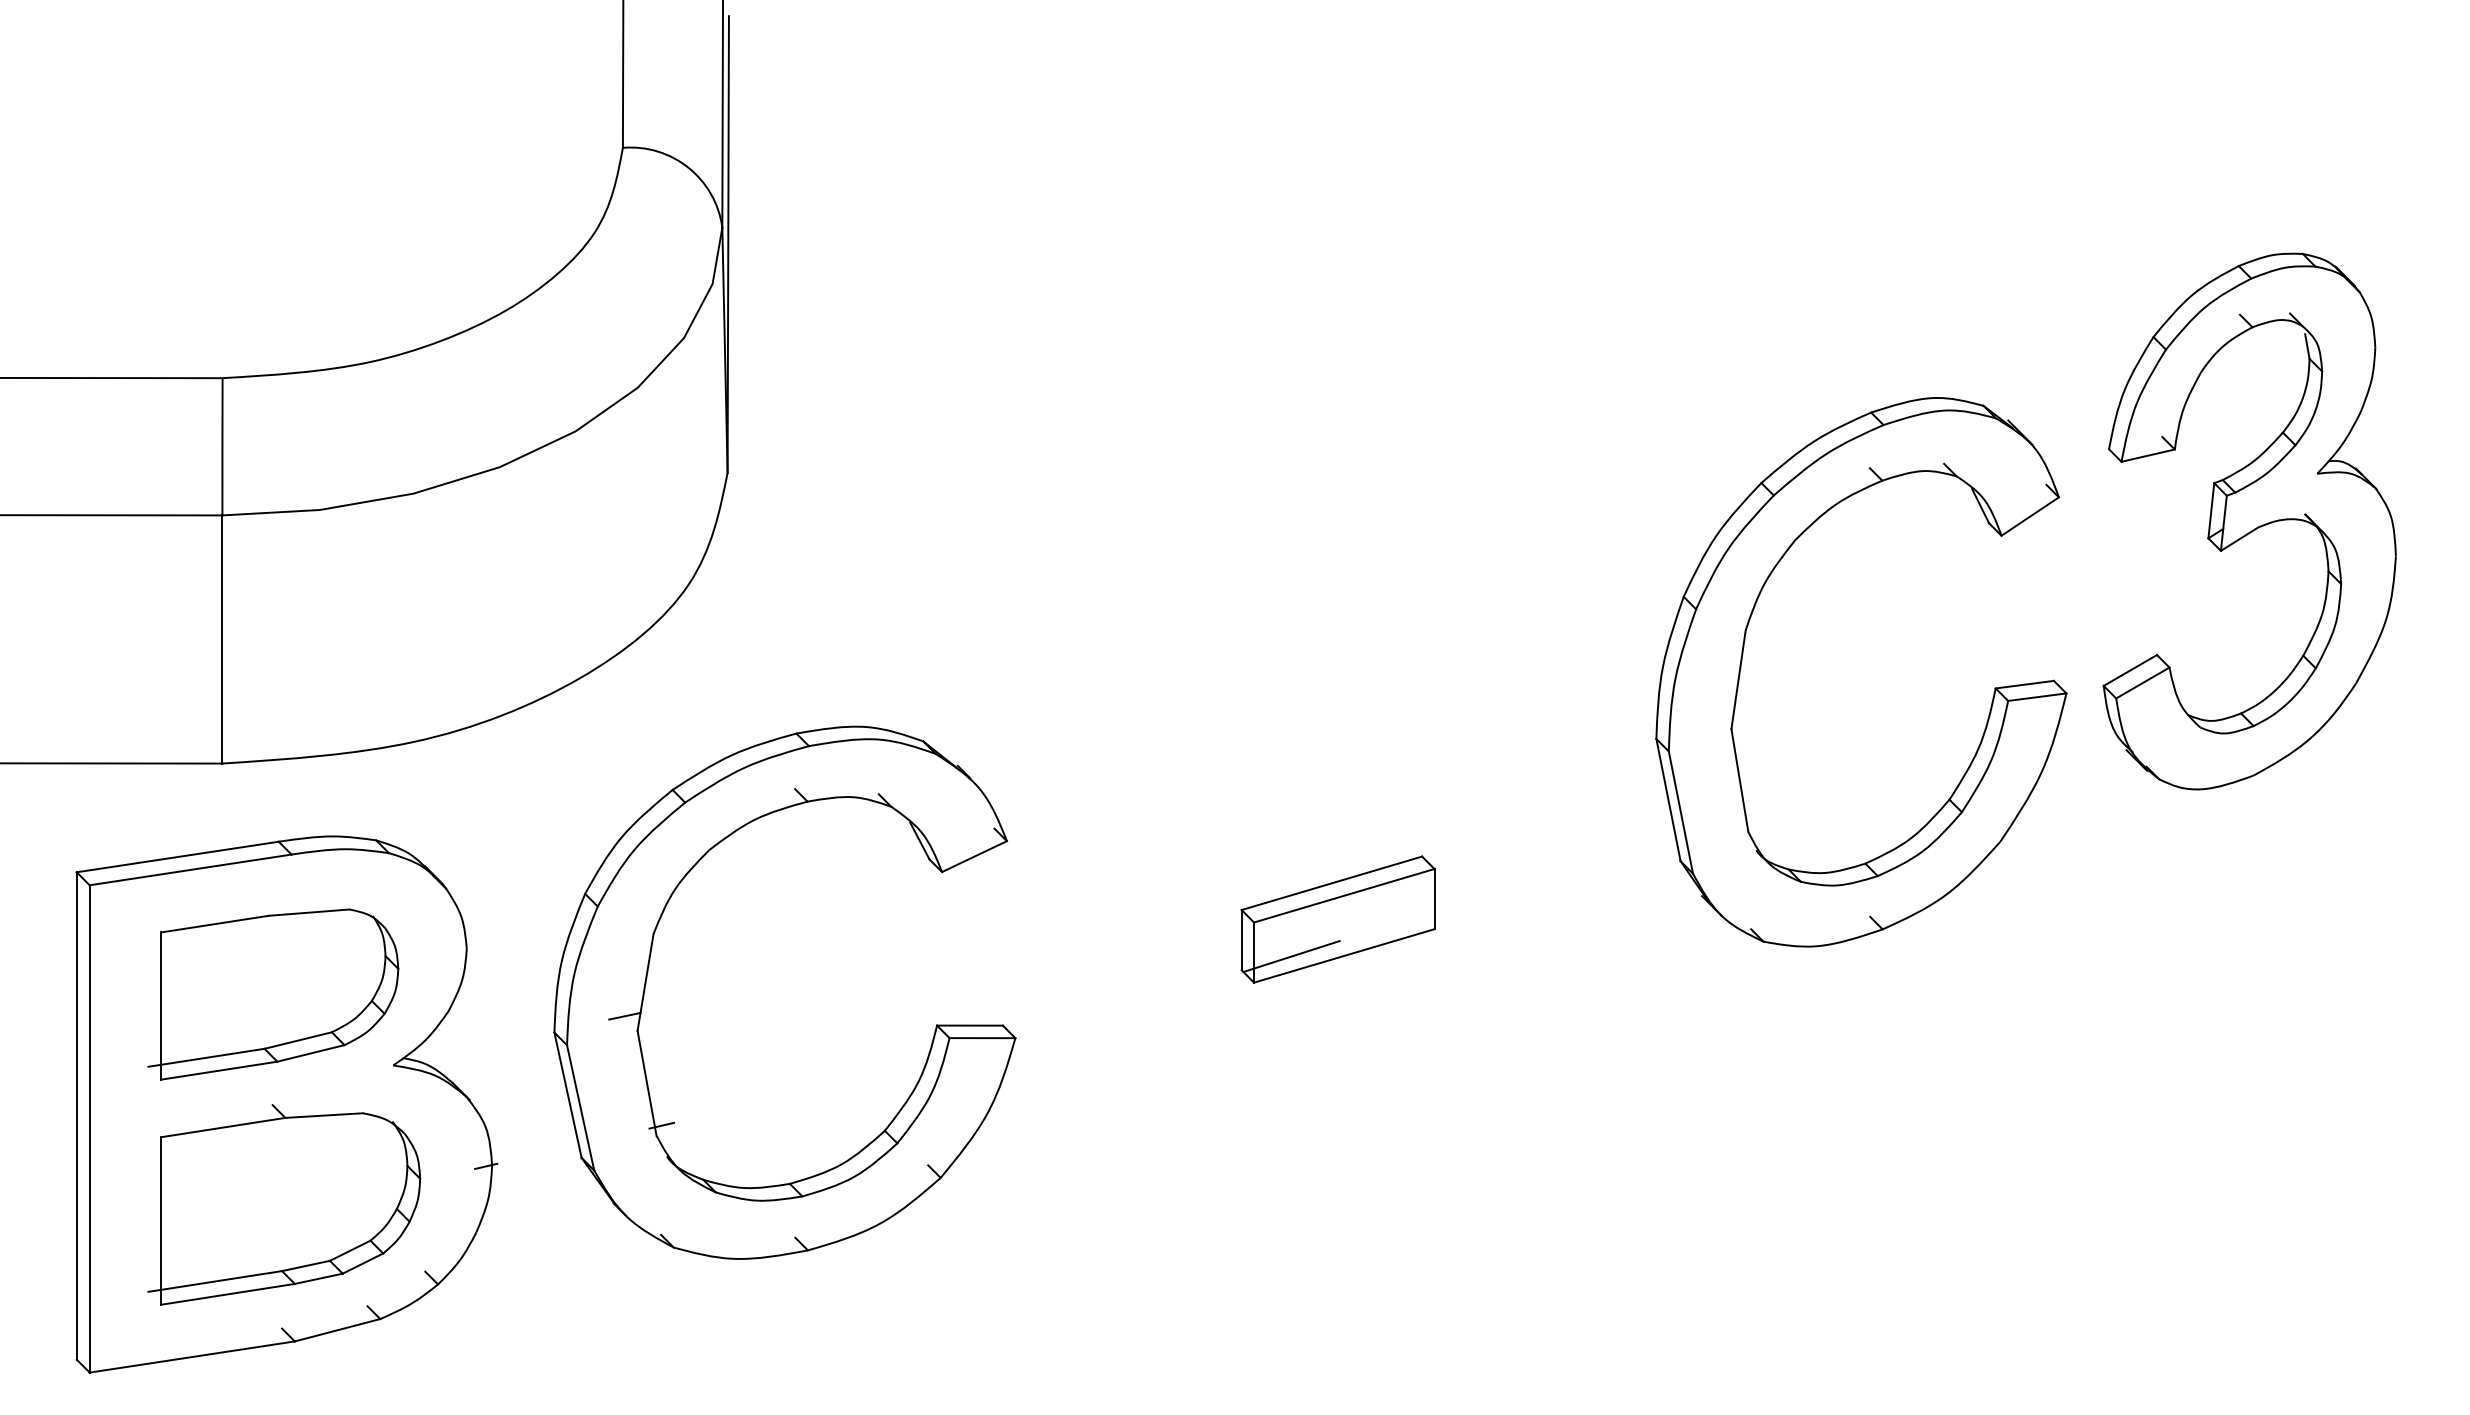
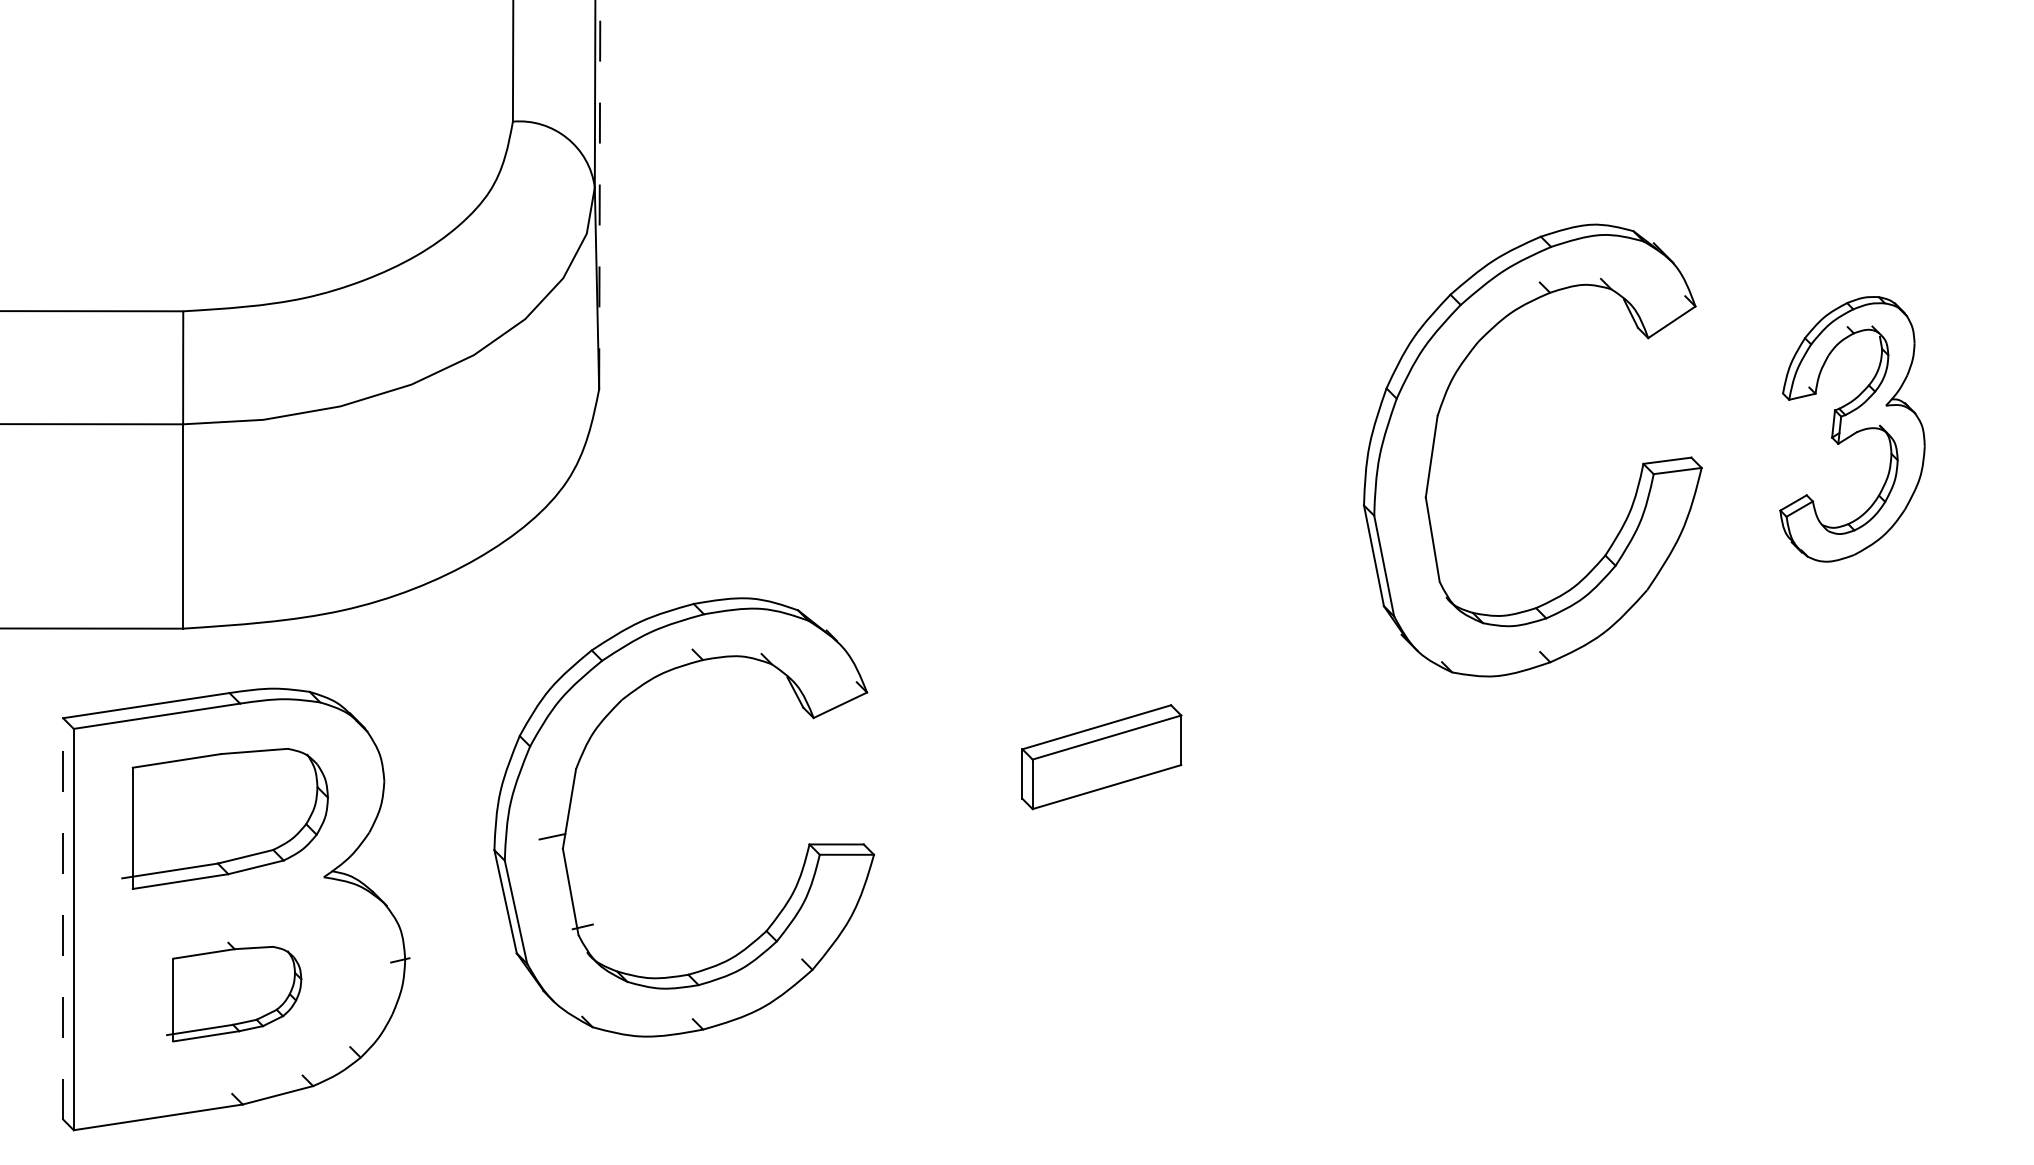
line: (728, 244) -> (599, 201), solid -> dashed
part: (2249, 521) -> (1852, 429), size x0.6
part: (1743, 654) -> (1435, 435), moved
line: (1291, 956) -> (1063, 787), removed
part: (648, 972) -> (571, 800), moved
line: (76, 1115) -> (62, 918), solid -> dashed
part: (284, 1204) -> (234, 991), size x0.6

